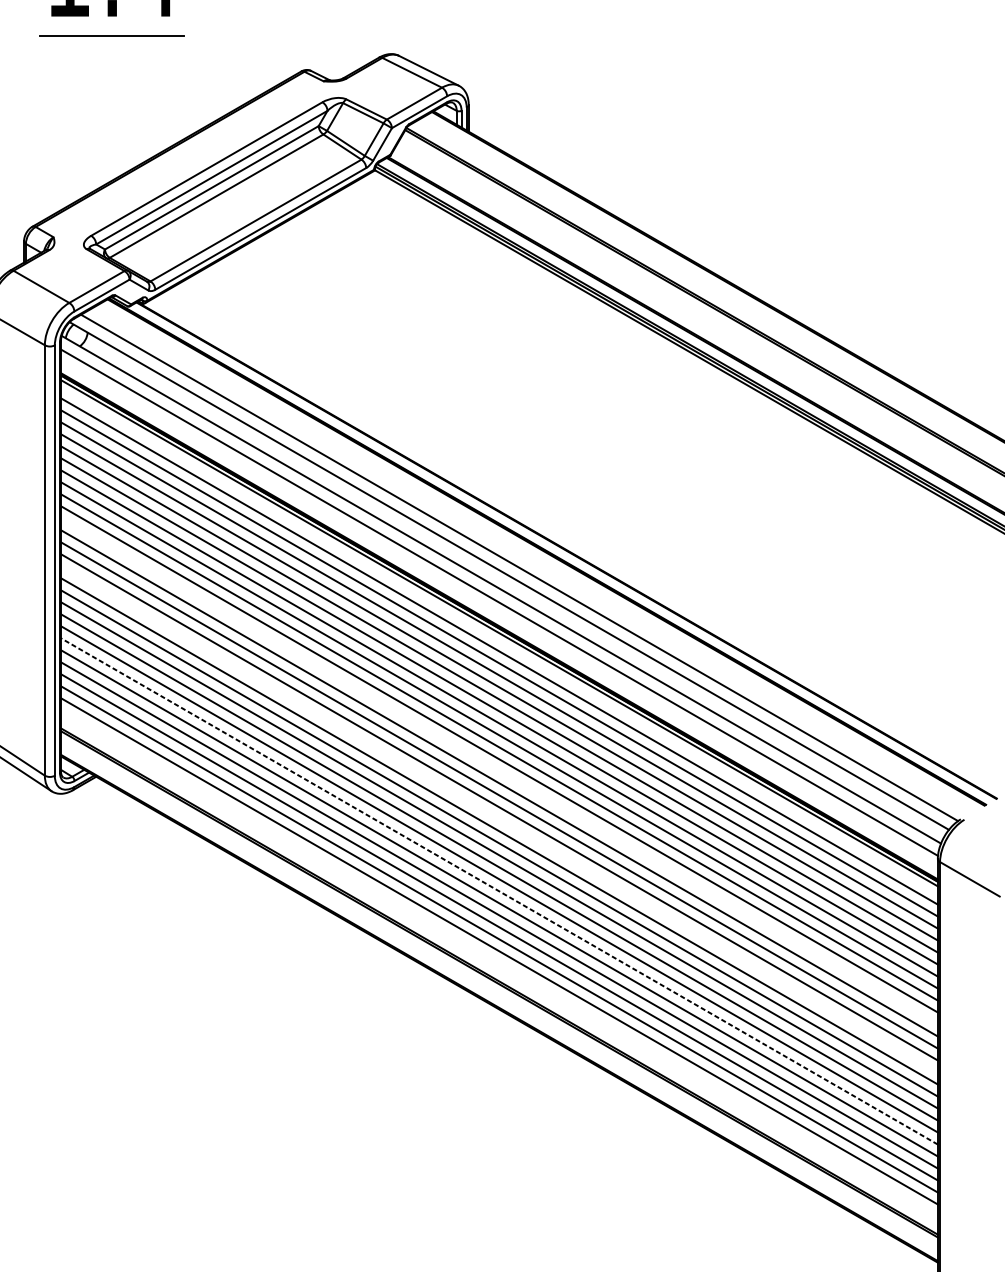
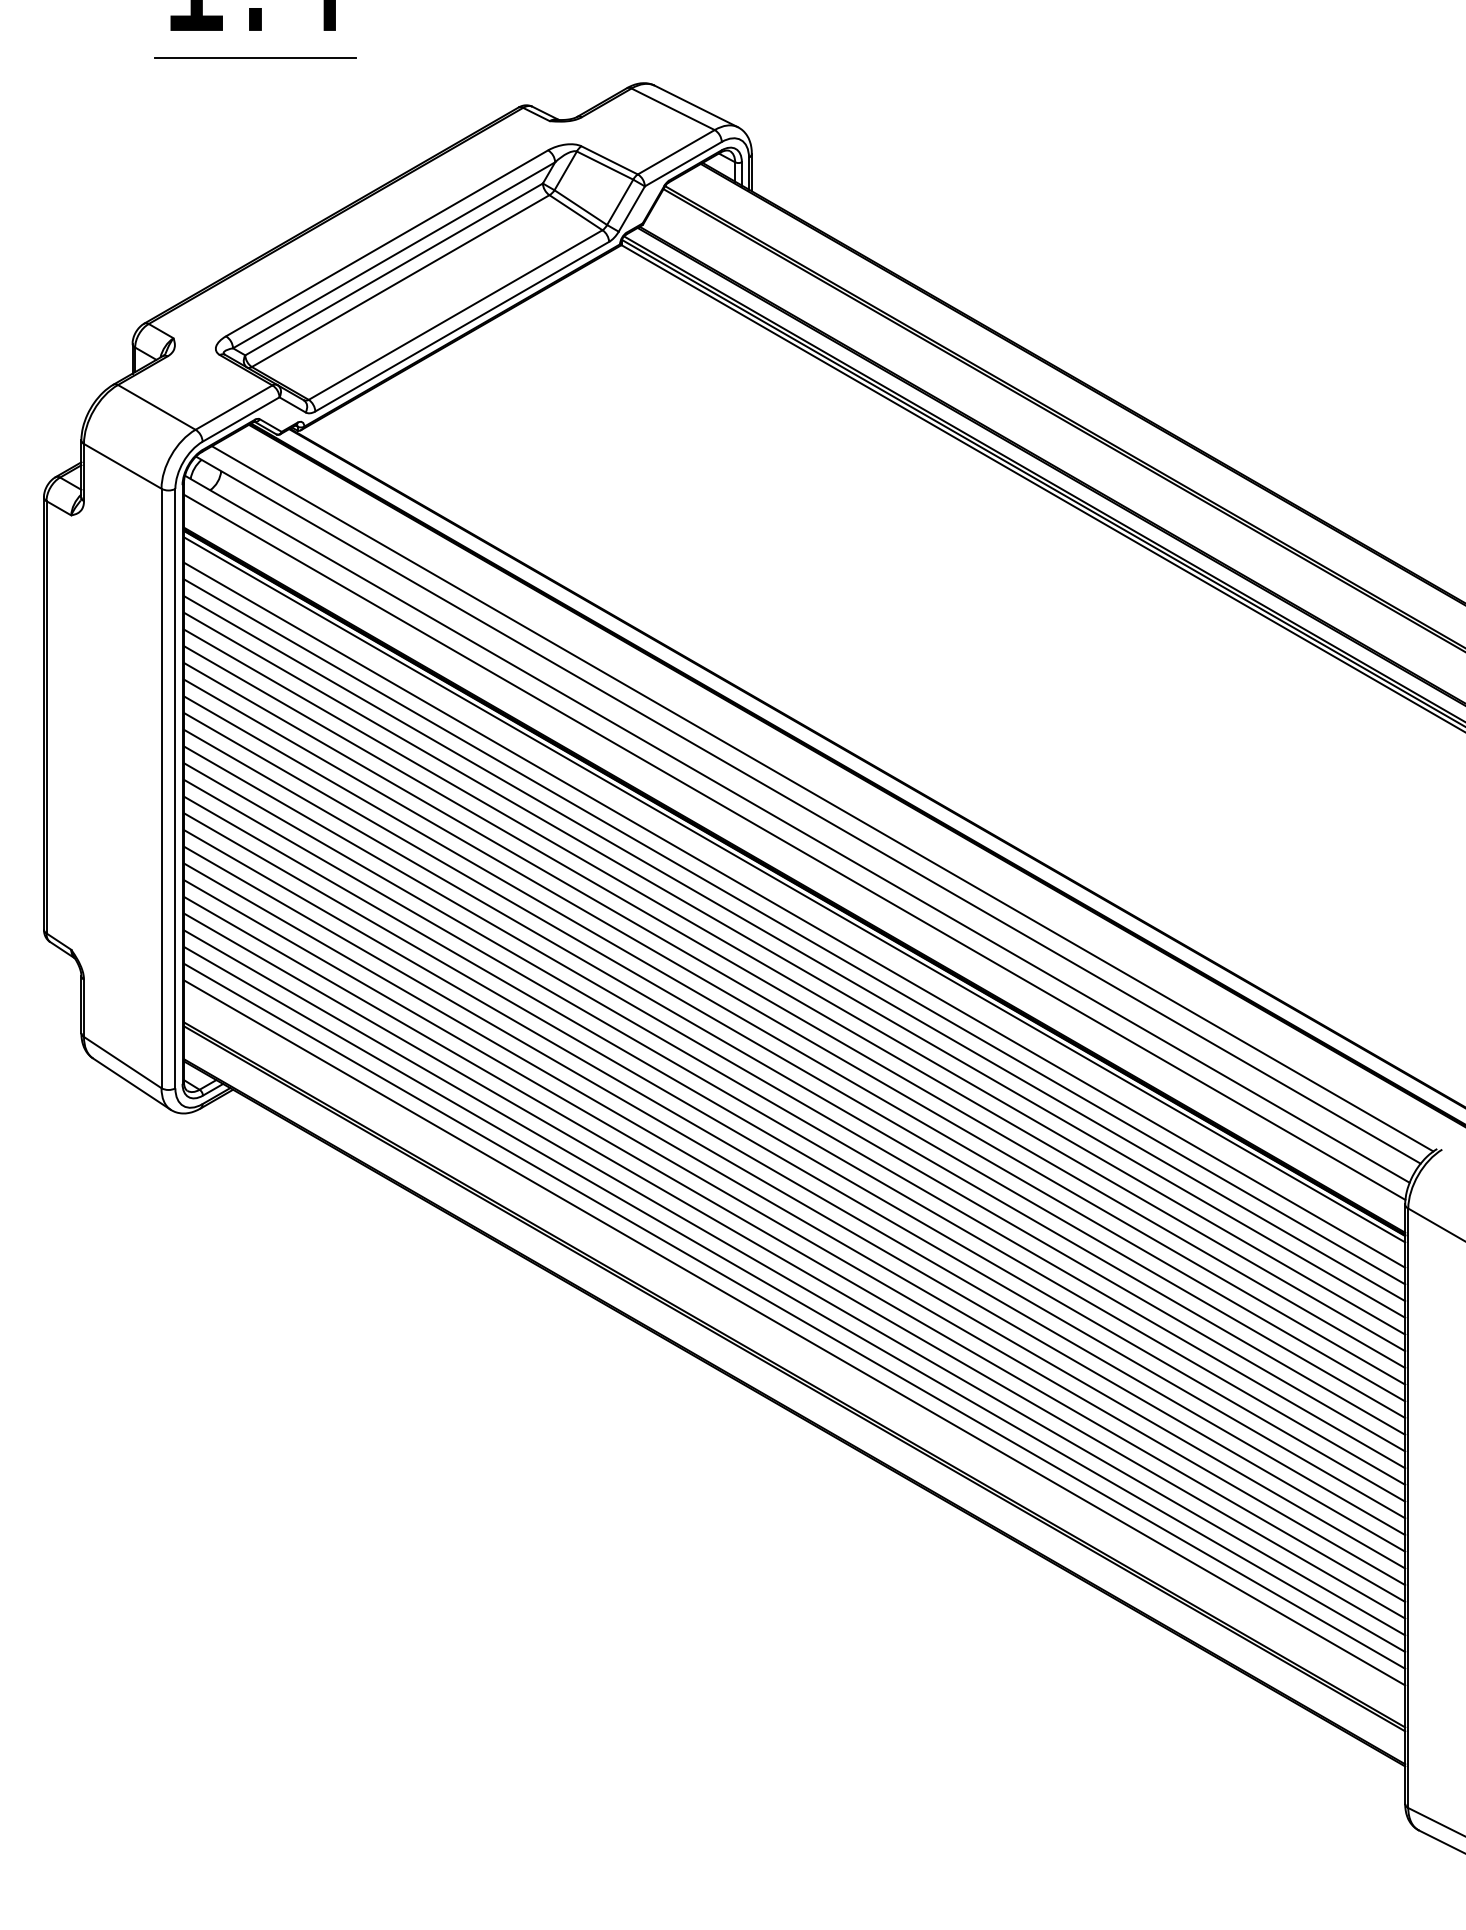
line: (499, 770) -> (794, 1081), added
line: (499, 818) -> (794, 1148), added
line: (499, 891) -> (794, 1249), dashed -> solid

